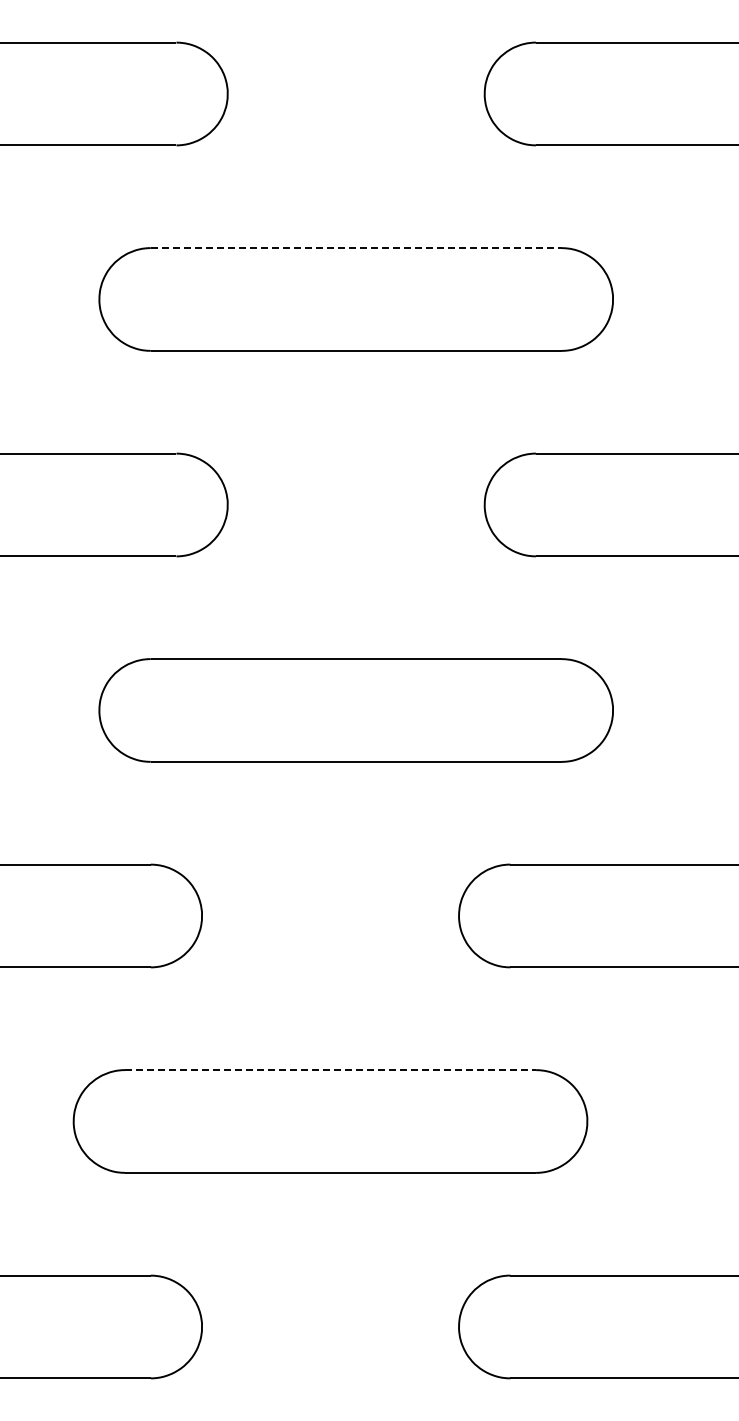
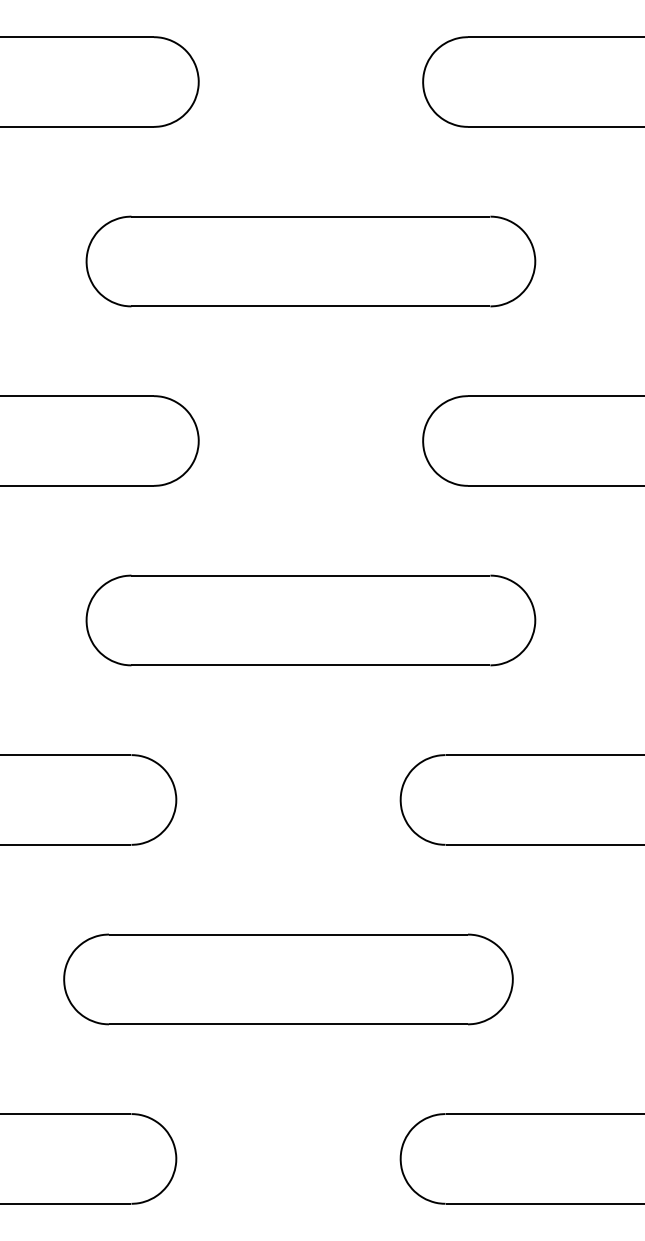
line: (356, 248) -> (311, 216), dashed -> solid
line: (331, 1070) -> (289, 934), dashed -> solid

